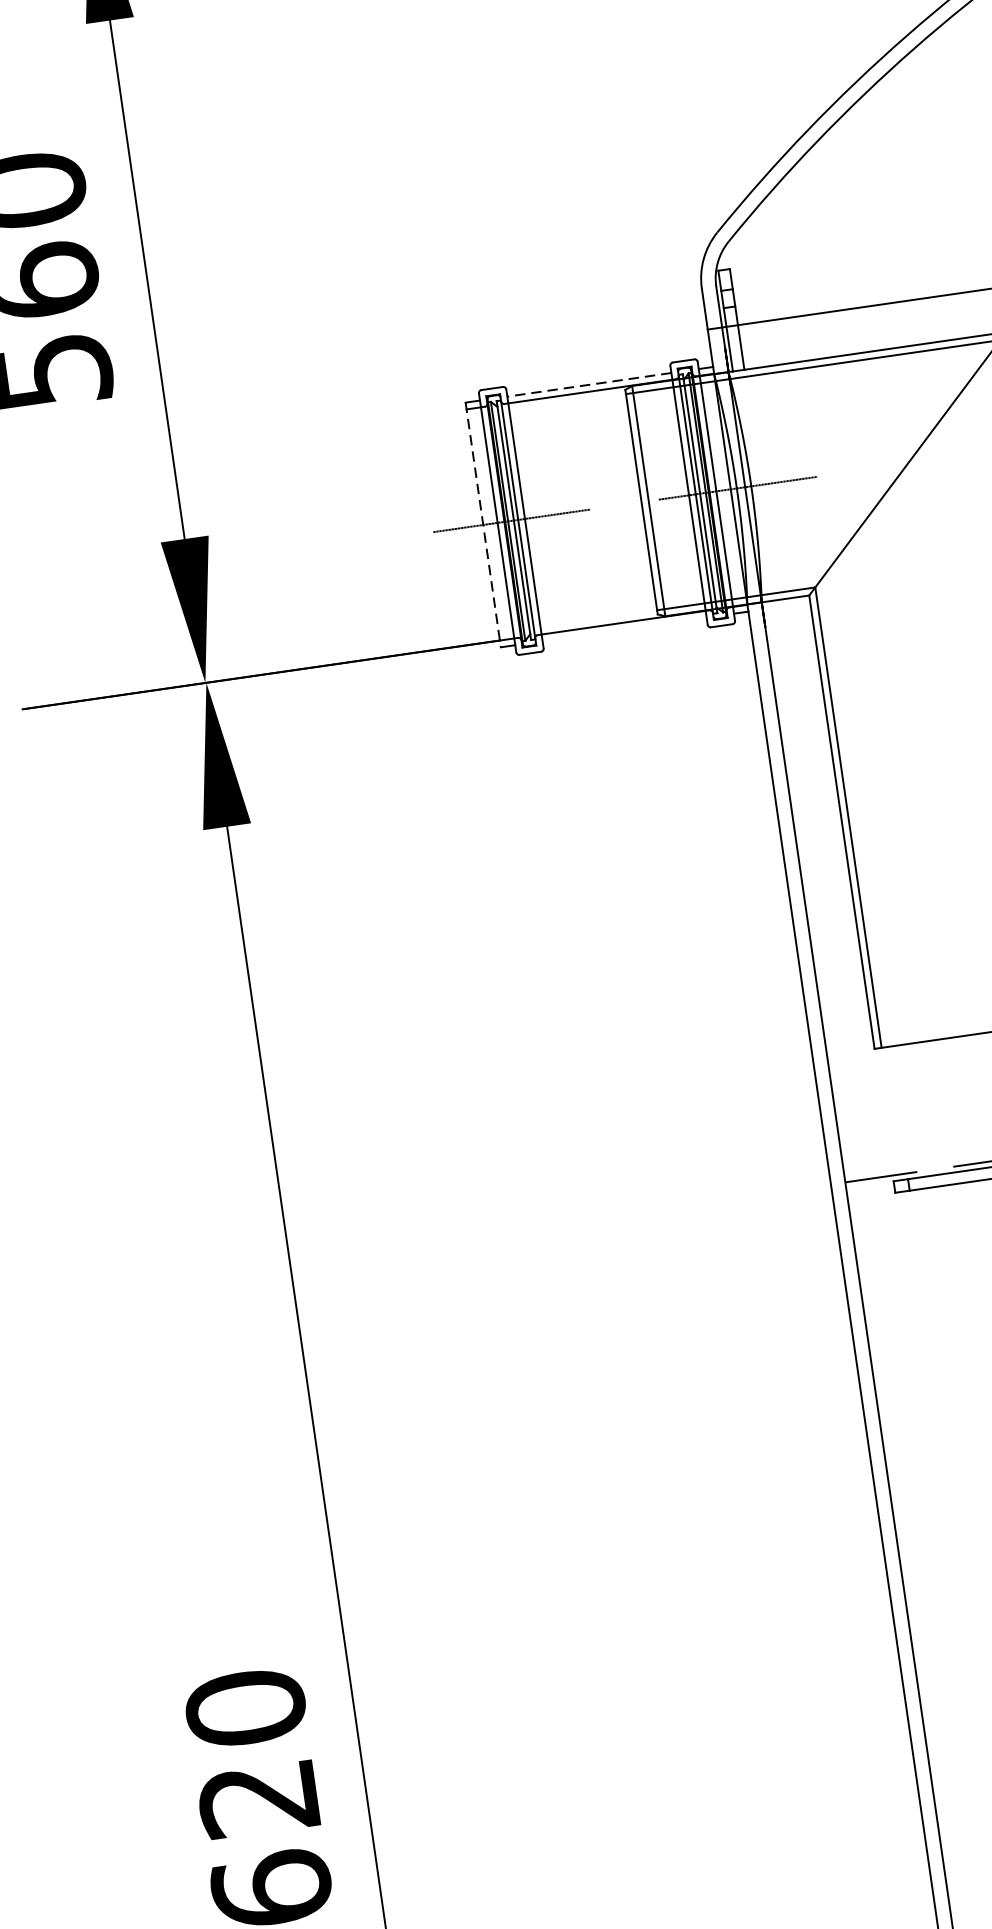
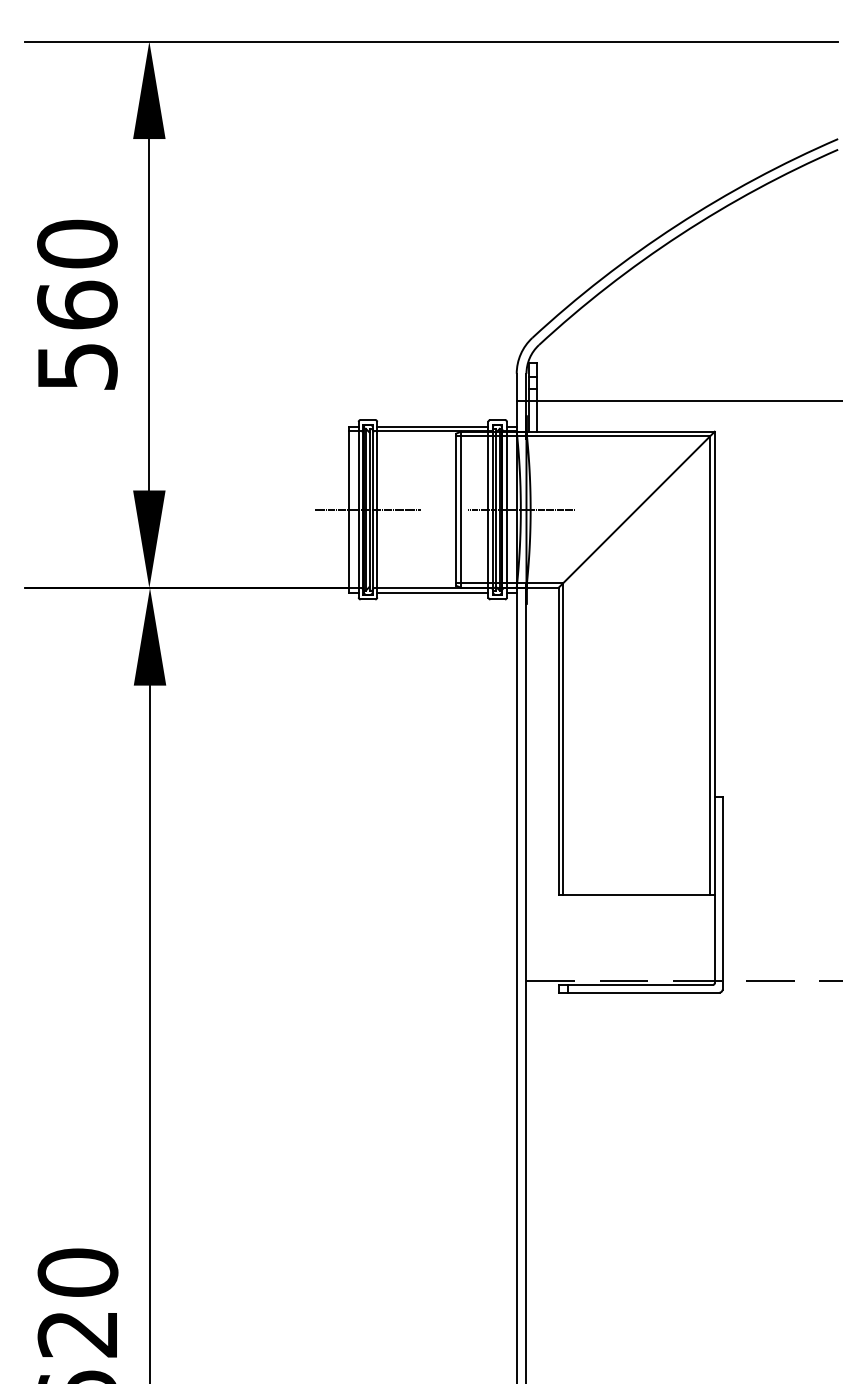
line: (588, 384) -> (432, 426), dashed -> solid
line: (482, 524) -> (348, 509), dashed -> solid
line: (624, 629) -> (432, 592), added

